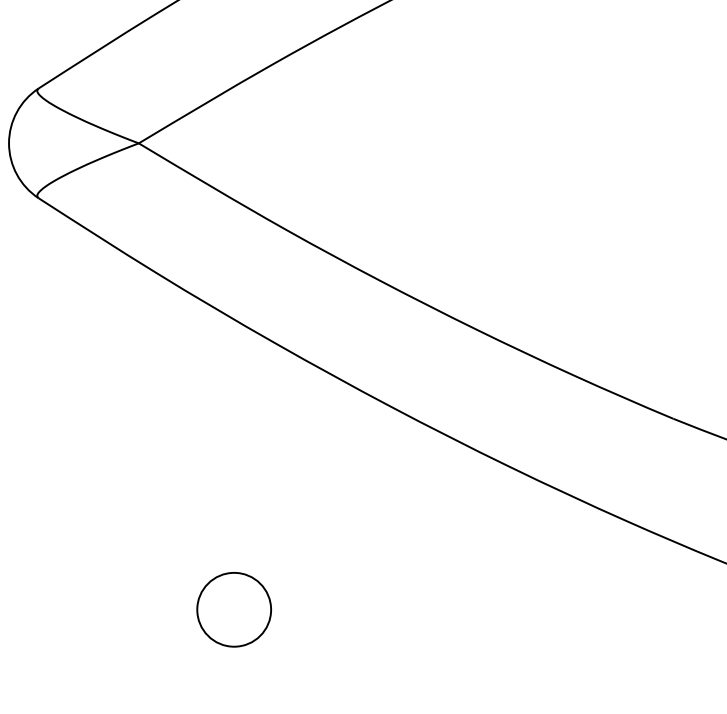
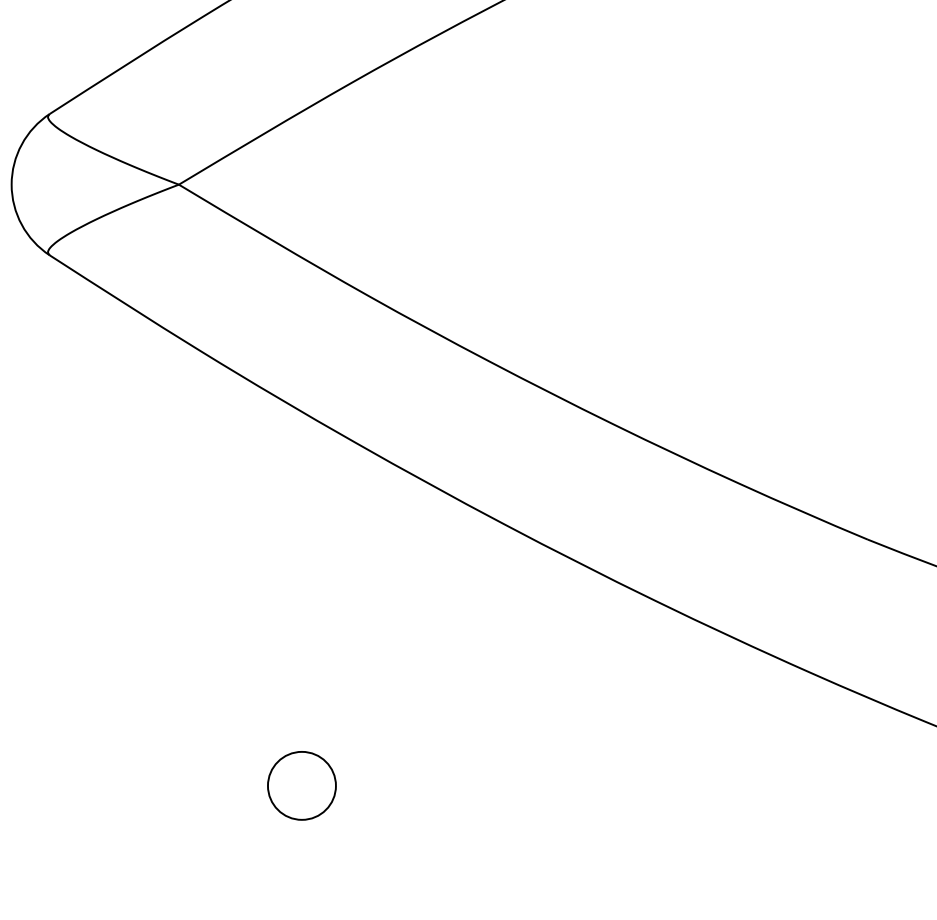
circle: (234, 609) -> (302, 785), size x0.71

